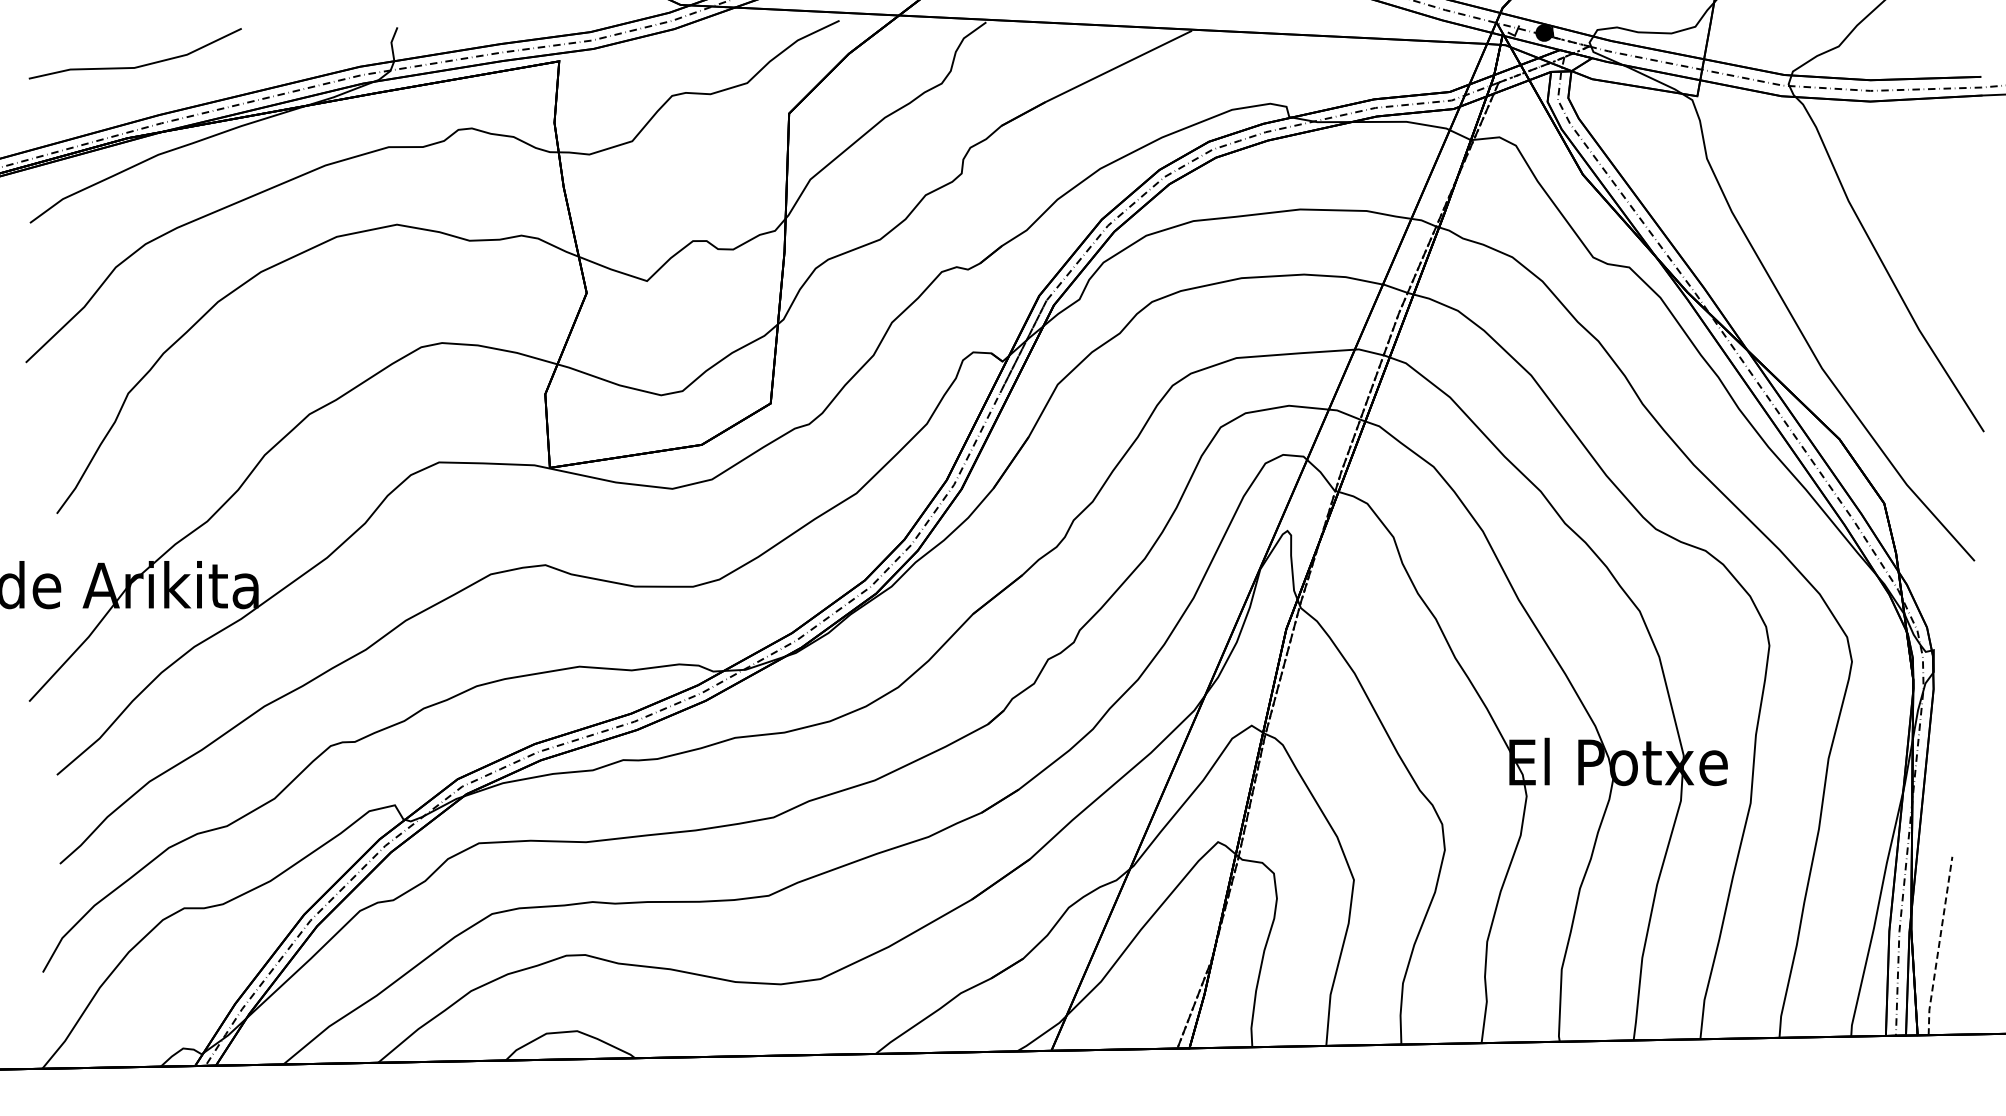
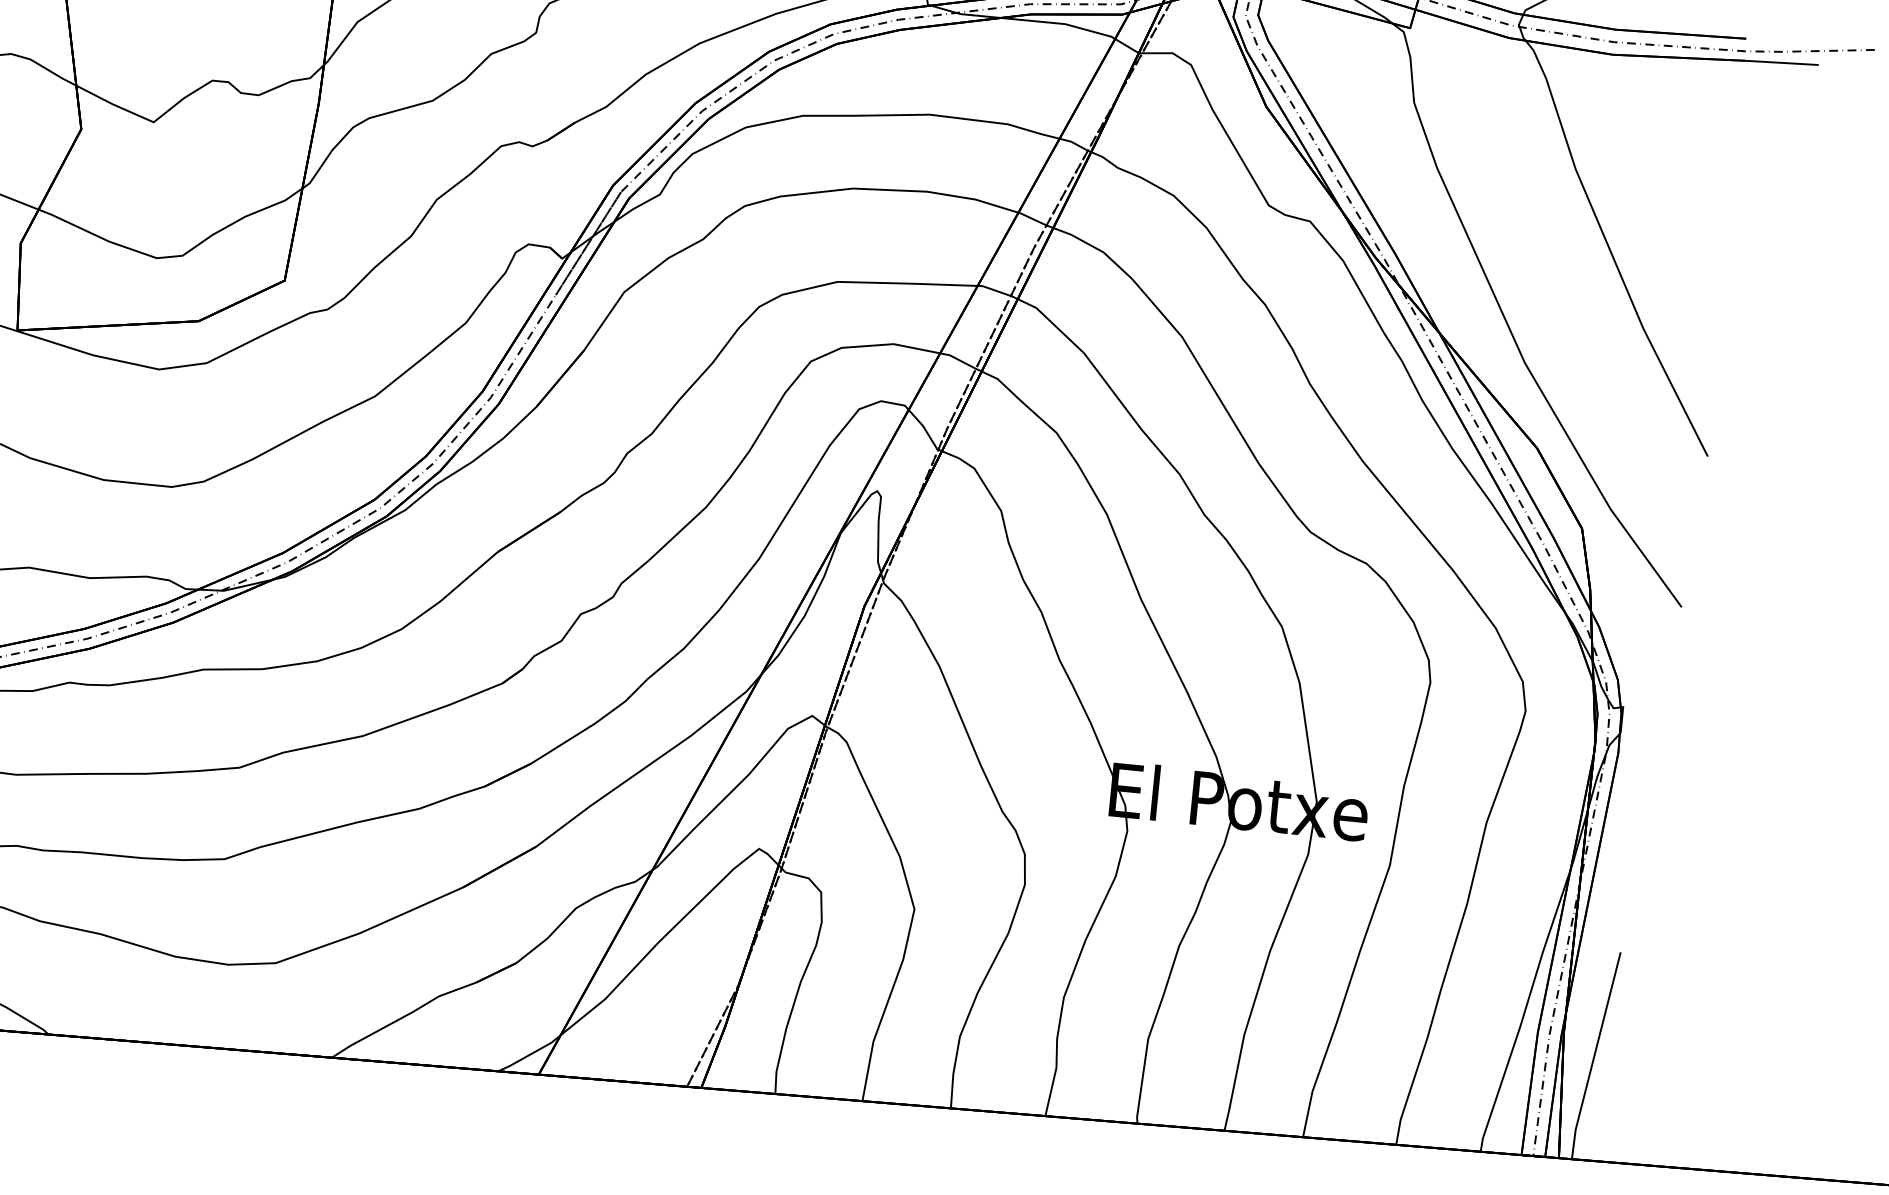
line: (1938, 946) -> (1593, 1056), dashed -> solid

